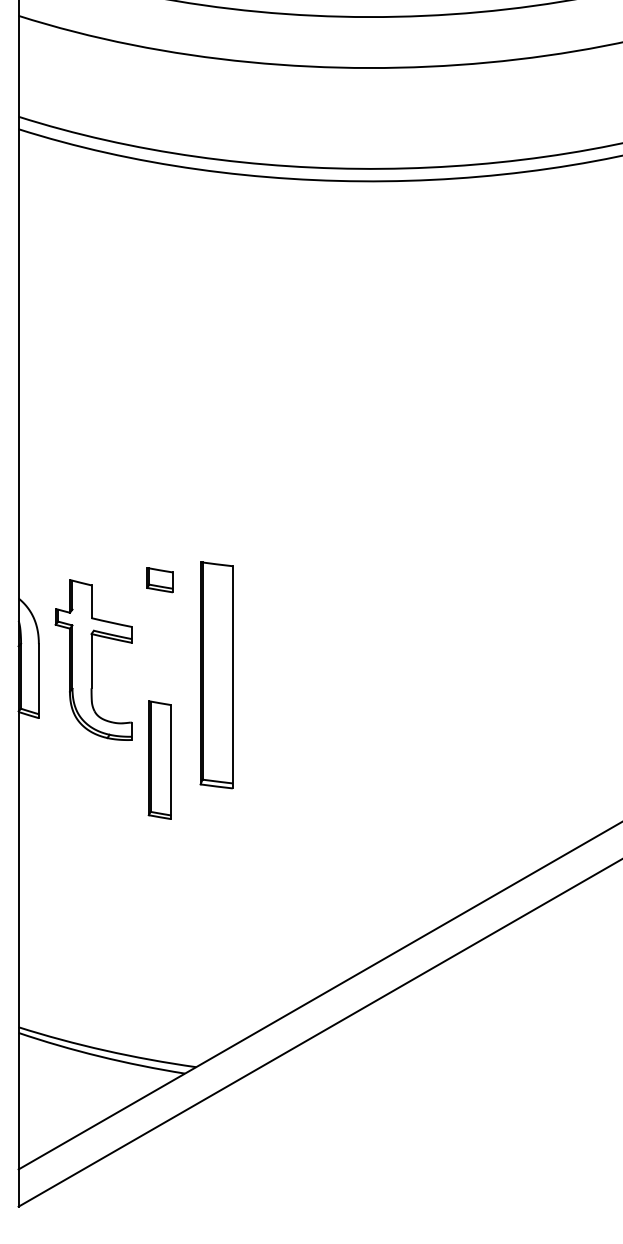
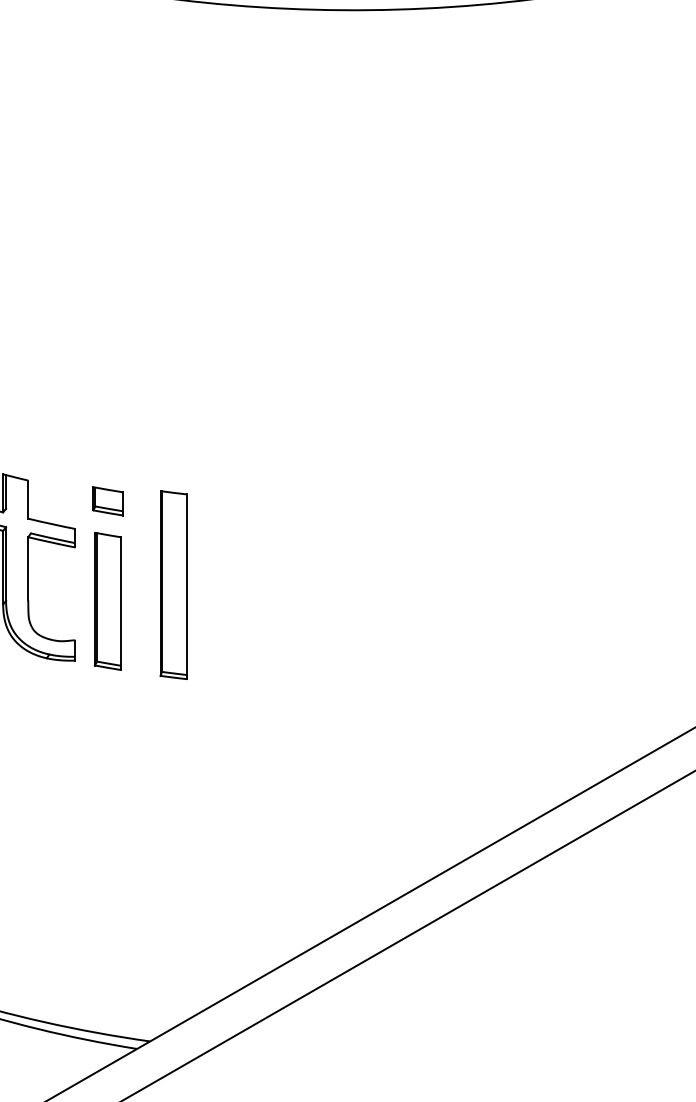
part: (159, 580) -> (107, 501), moved
part: (216, 674) -> (173, 584), size x0.71
part: (159, 759) -> (107, 600), moved

